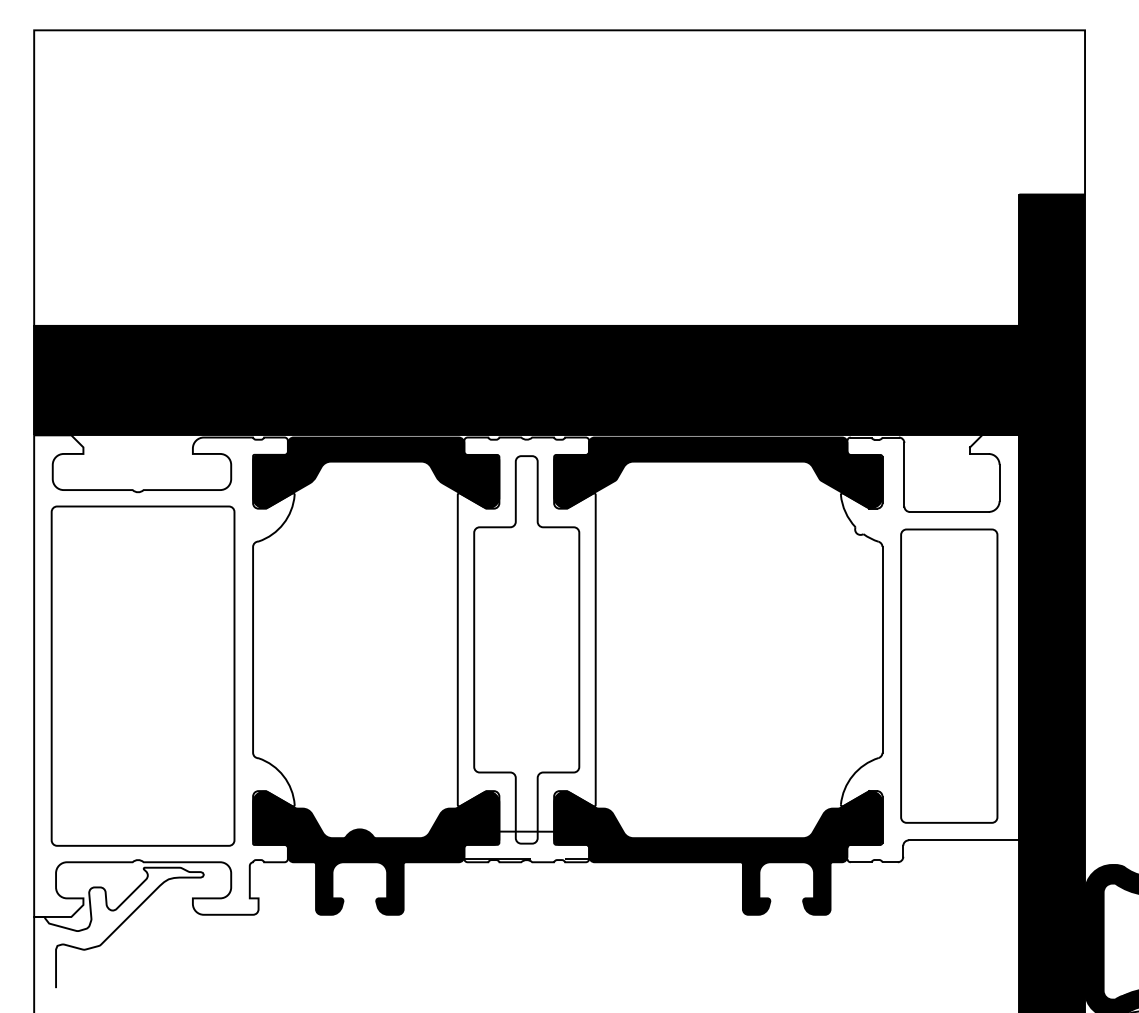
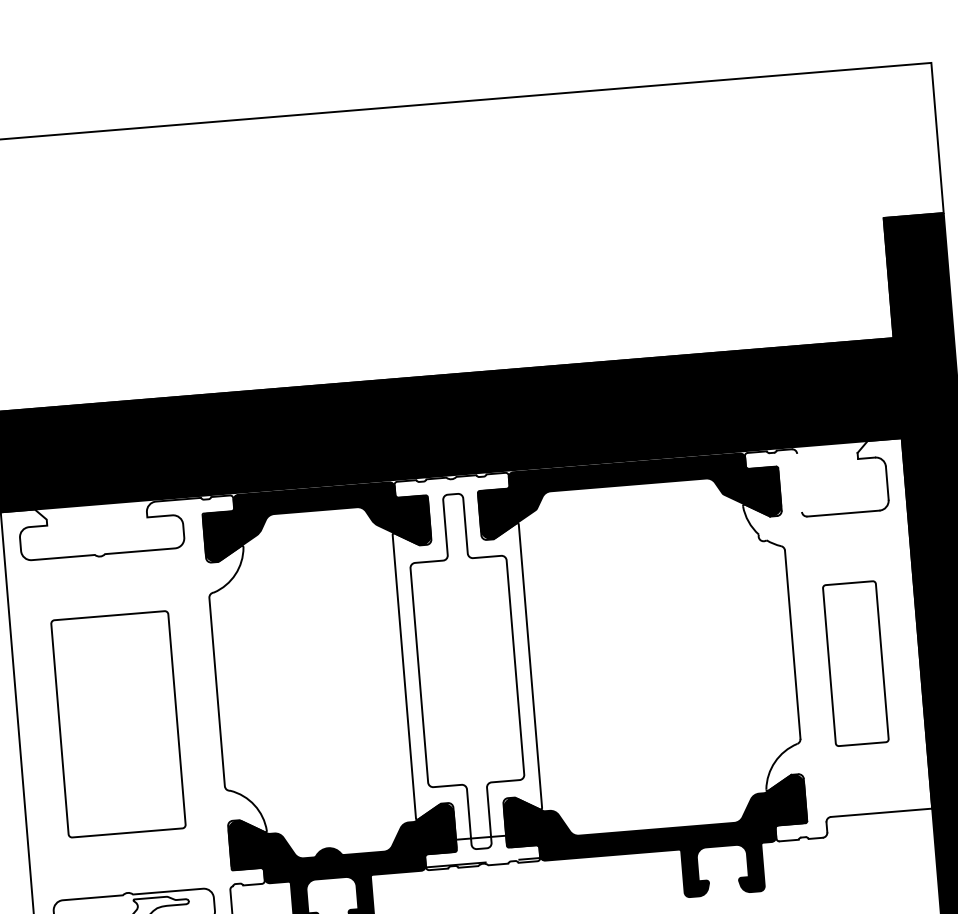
line: (904, 474) -> (799, 482), removed
part: (142, 675) -> (117, 723), size x0.7
part: (949, 675) -> (855, 663), size x0.6

